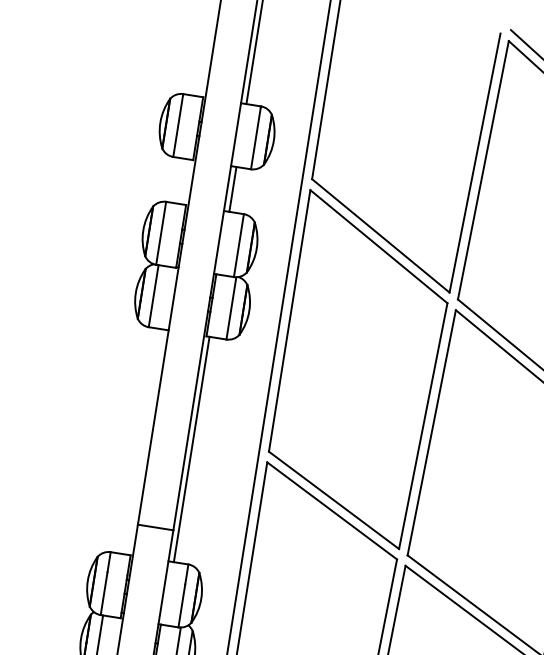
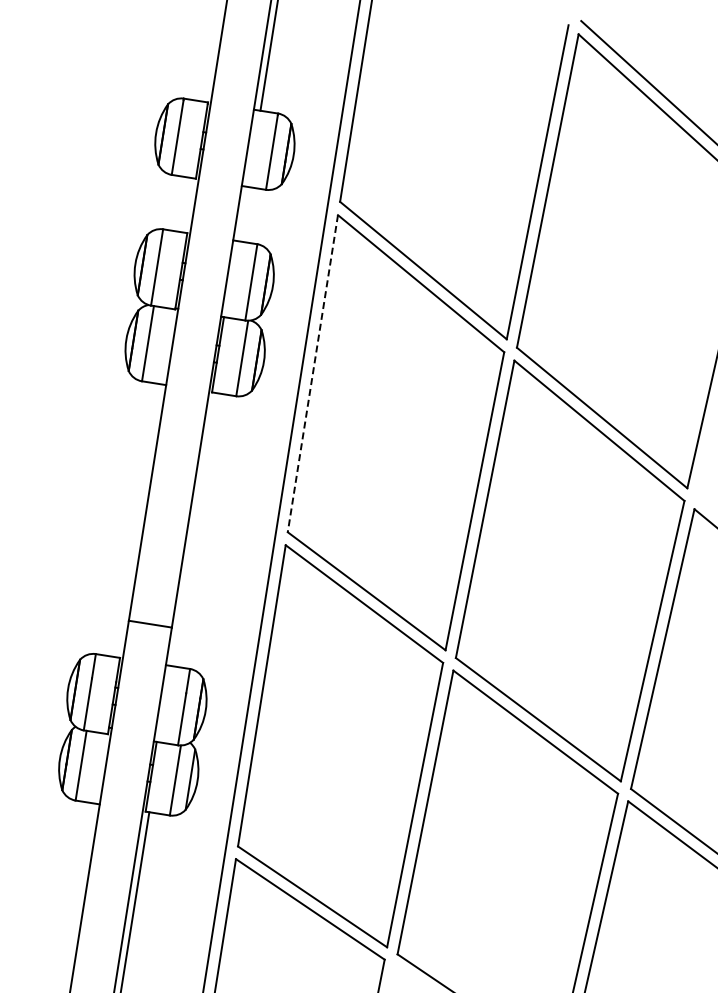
line: (232, 189) -> (243, 214), removed
line: (289, 320) -> (312, 373), solid -> dashed
line: (191, 449) -> (193, 529), removed

